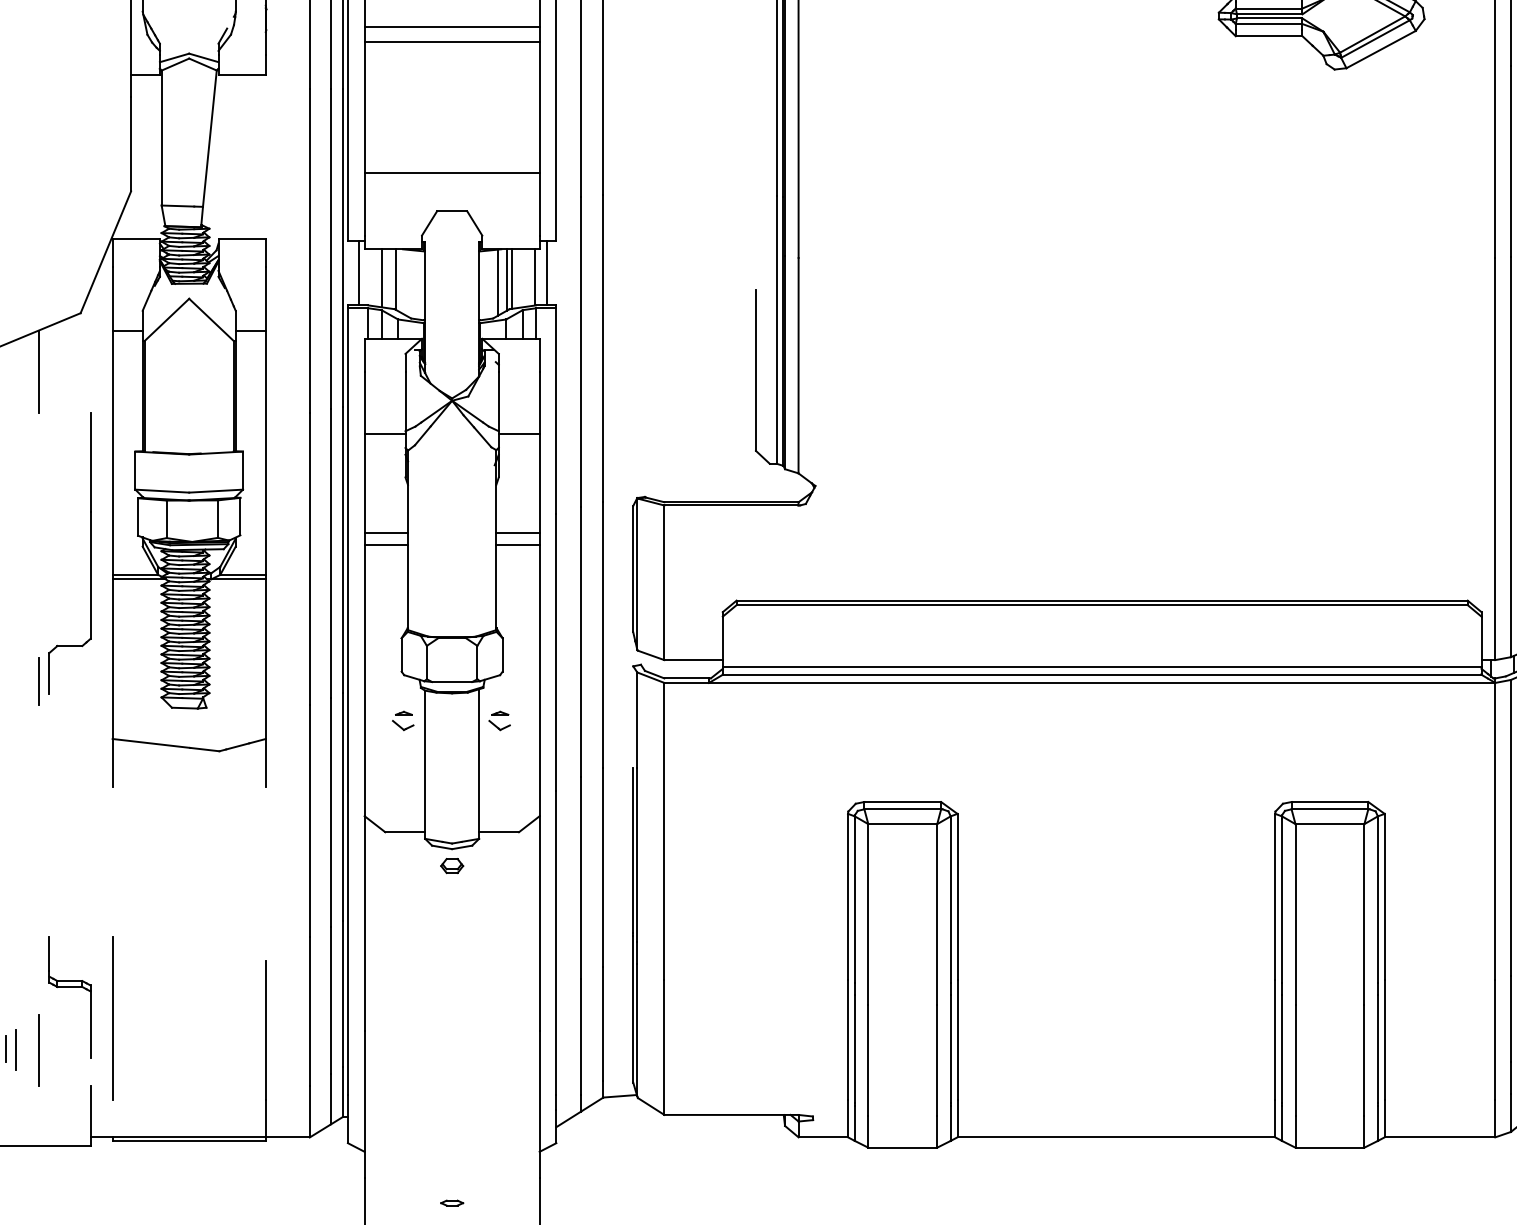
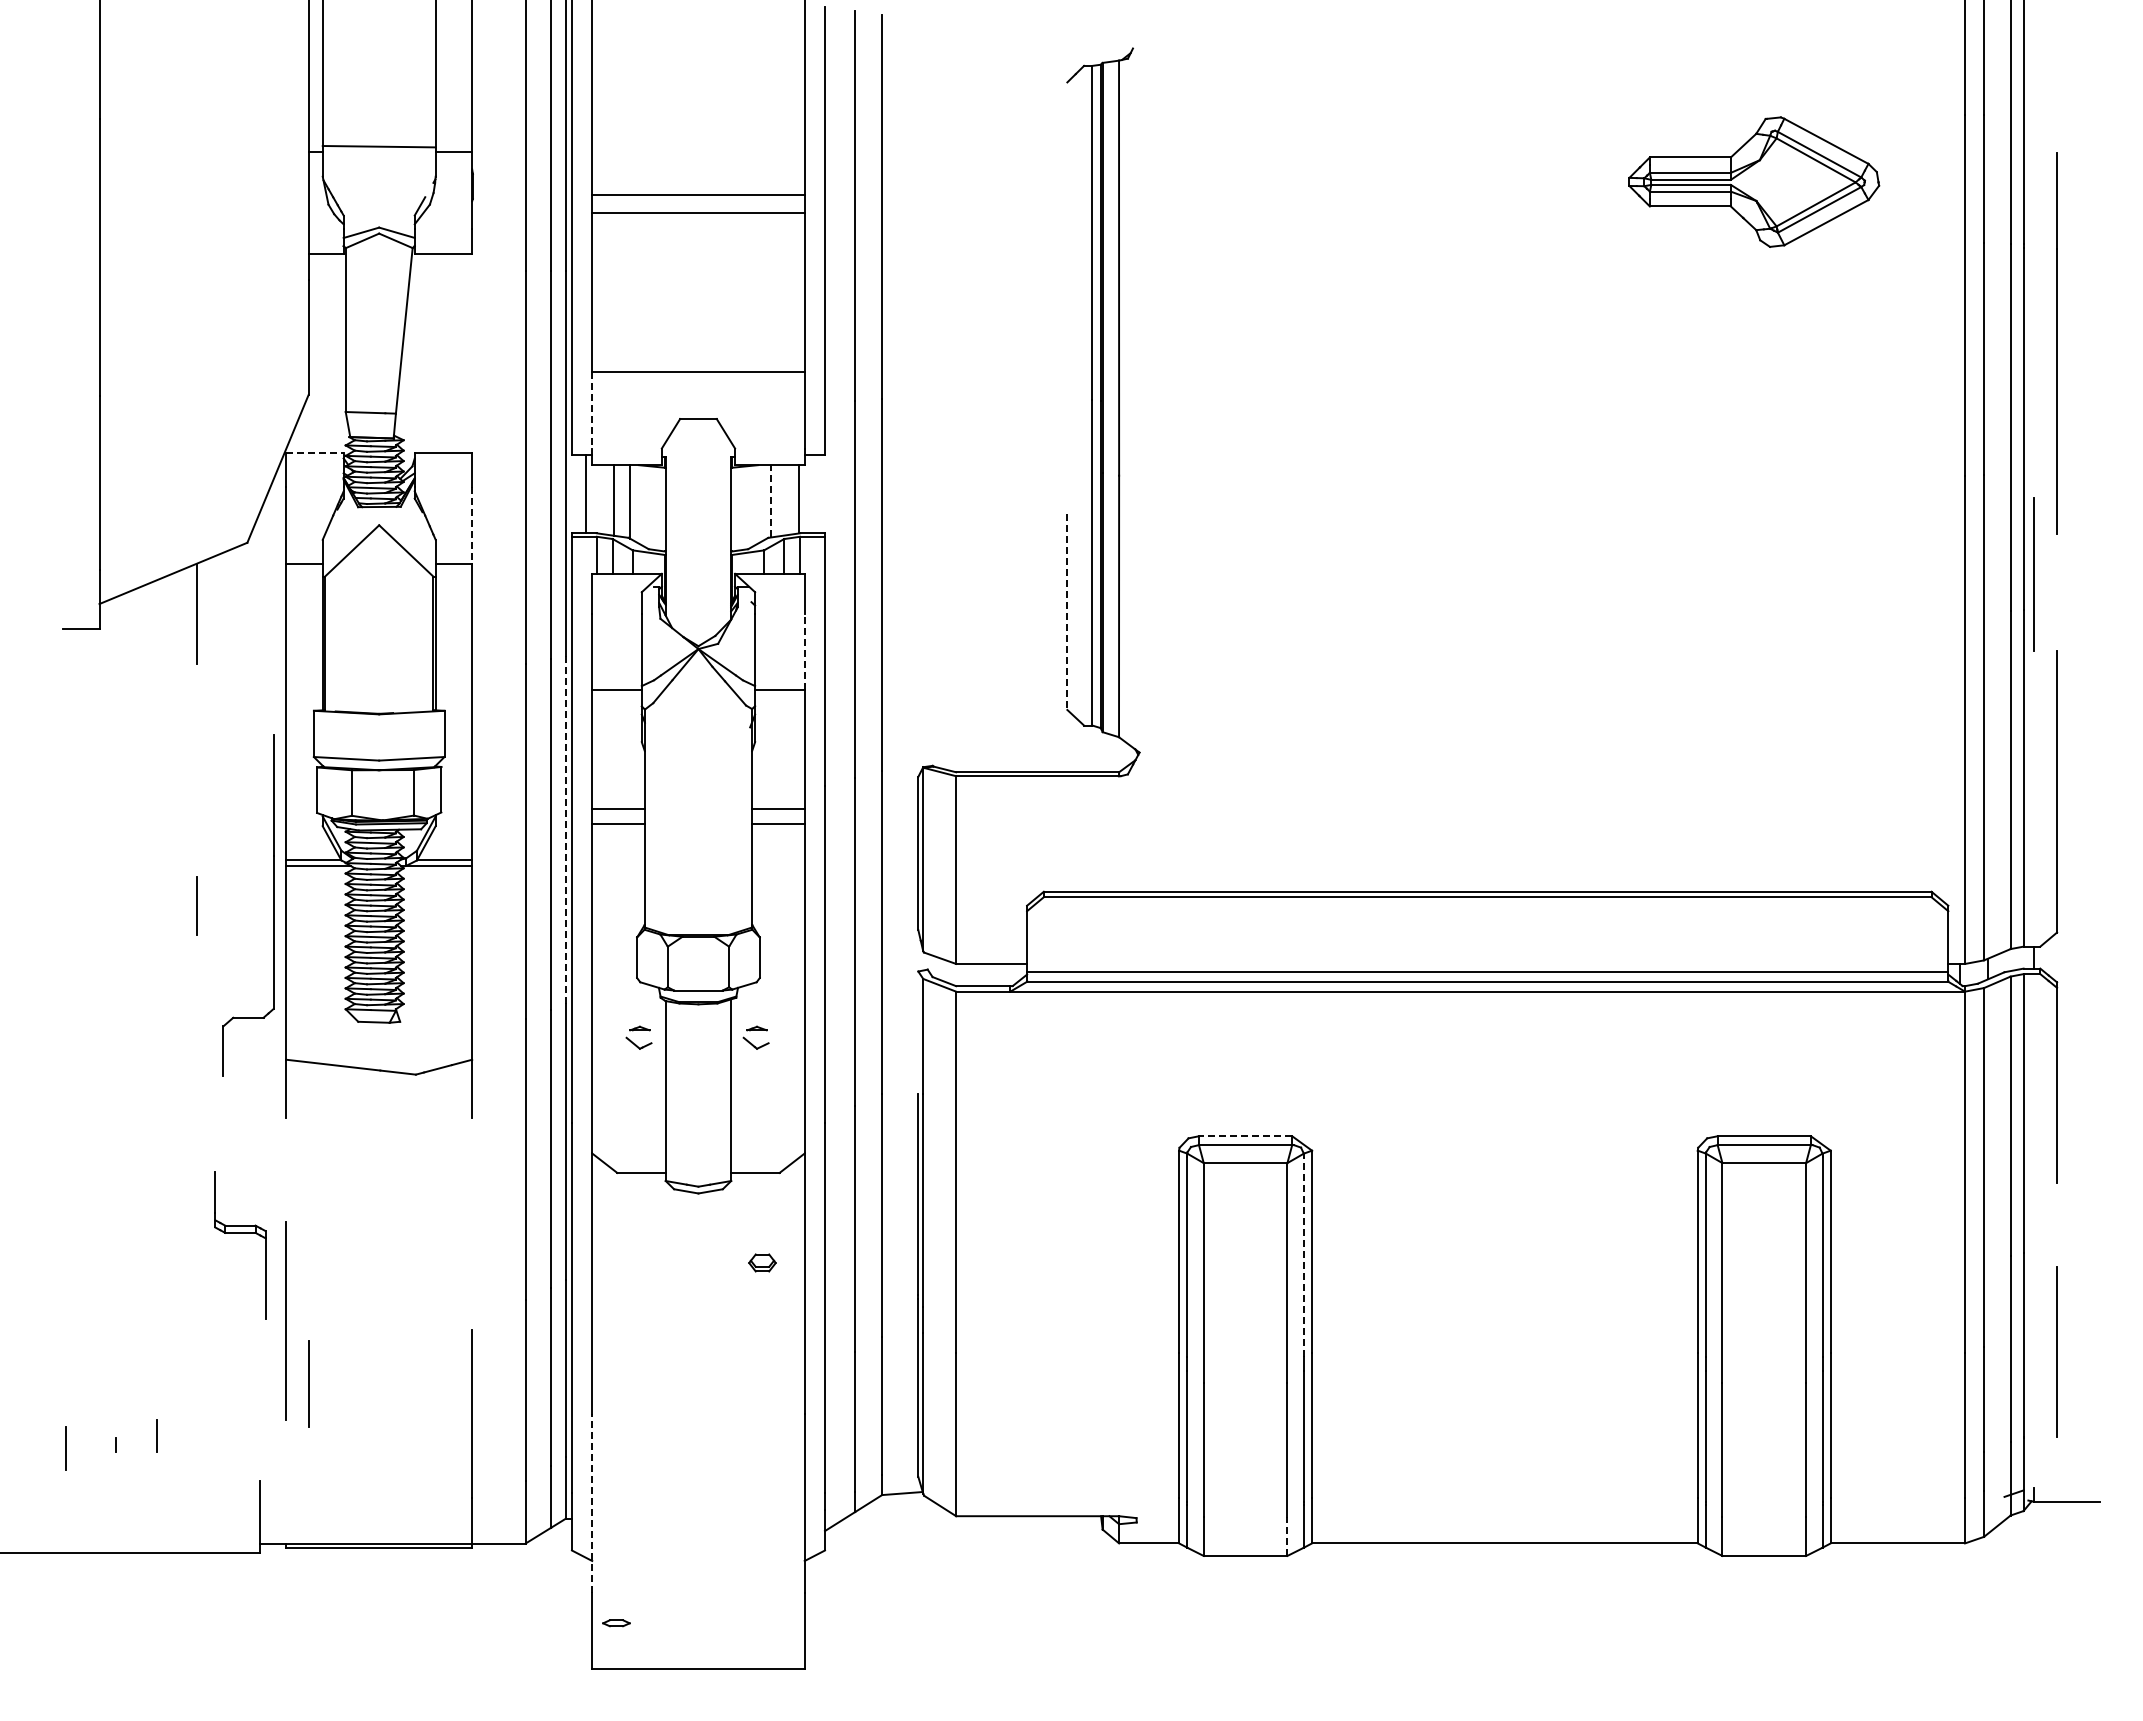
line: (364, 205) -> (592, 411), solid -> dashed
line: (135, 238) -> (314, 452), solid -> dashed
line: (546, 273) -> (813, 494), removed
line: (512, 278) -> (771, 500), solid -> dashed
line: (506, 280) -> (764, 502), removed
line: (497, 282) -> (753, 505), removed
line: (266, 298) -> (472, 525), solid -> dashed
line: (756, 370) -> (1067, 612), solid -> dashed
line: (539, 403) -> (804, 652), solid -> dashed
line: (343, 550) -> (566, 830), solid -> dashed
part: (90, 553) -> (273, 905), moved
line: (38, 681) -> (196, 905), moved
line: (902, 802) -> (1245, 1136), solid -> dashed
part: (452, 865) -> (762, 1262), moved
line: (950, 901) -> (1303, 1256), solid -> dashed
part: (70, 987) -> (240, 1233), moved
line: (112, 1017) -> (285, 1320), moved
line: (16, 1050) -> (169, 1437), removed
line: (38, 1050) -> (308, 1383), moved
line: (364, 1104) -> (592, 1503), solid -> dashed
line: (937, 1131) -> (1287, 1536), solid -> dashed
part: (452, 1203) -> (616, 1623), moved

